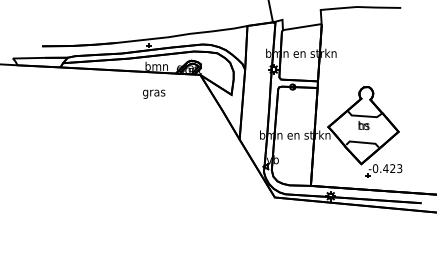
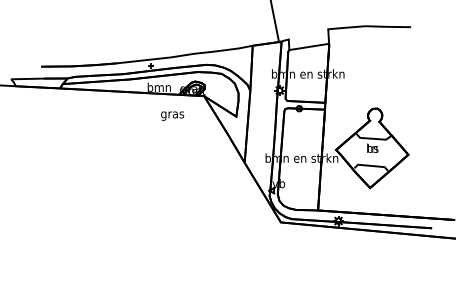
text: (154, 93) -> (172, 115), moved
part: (384, 171) -> (393, 195), removed

